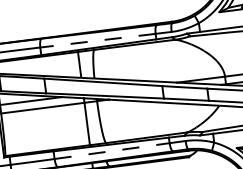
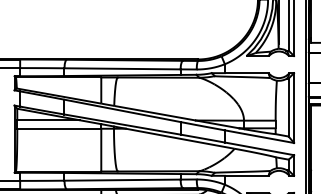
line: (97, 40) -> (122, 68), dashed -> solid
line: (113, 151) -> (123, 180), dashed -> solid

